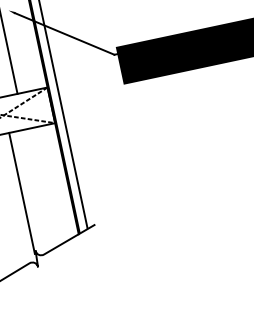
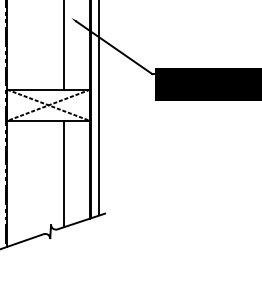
line: (21, 193) -> (63, 174), moved

